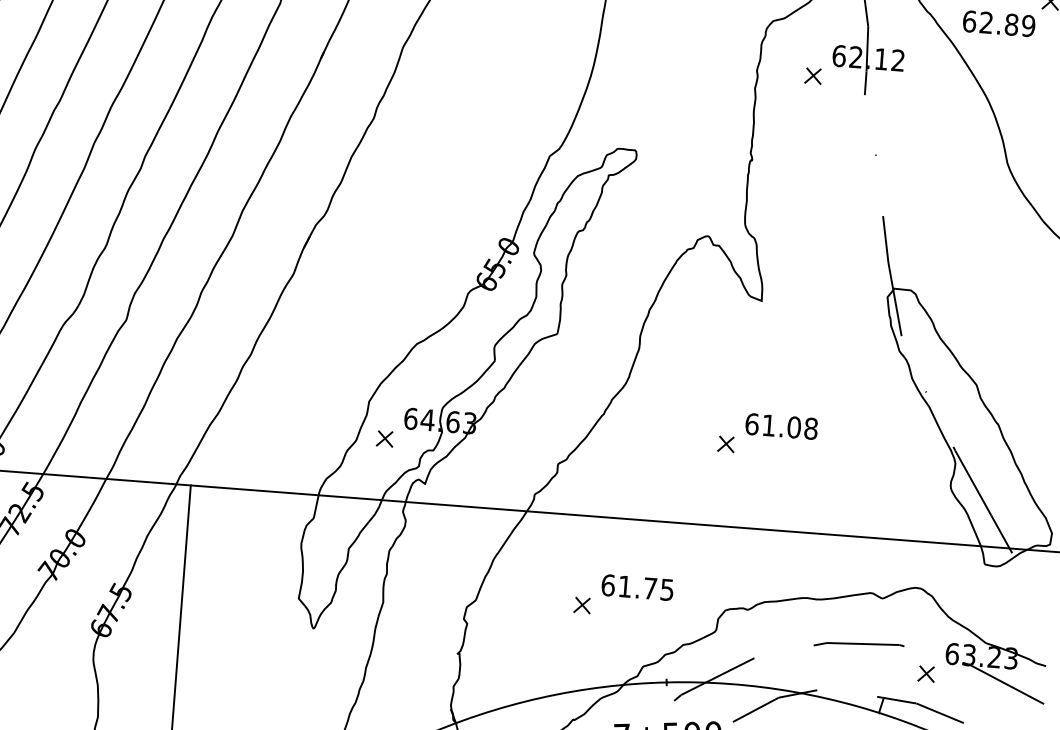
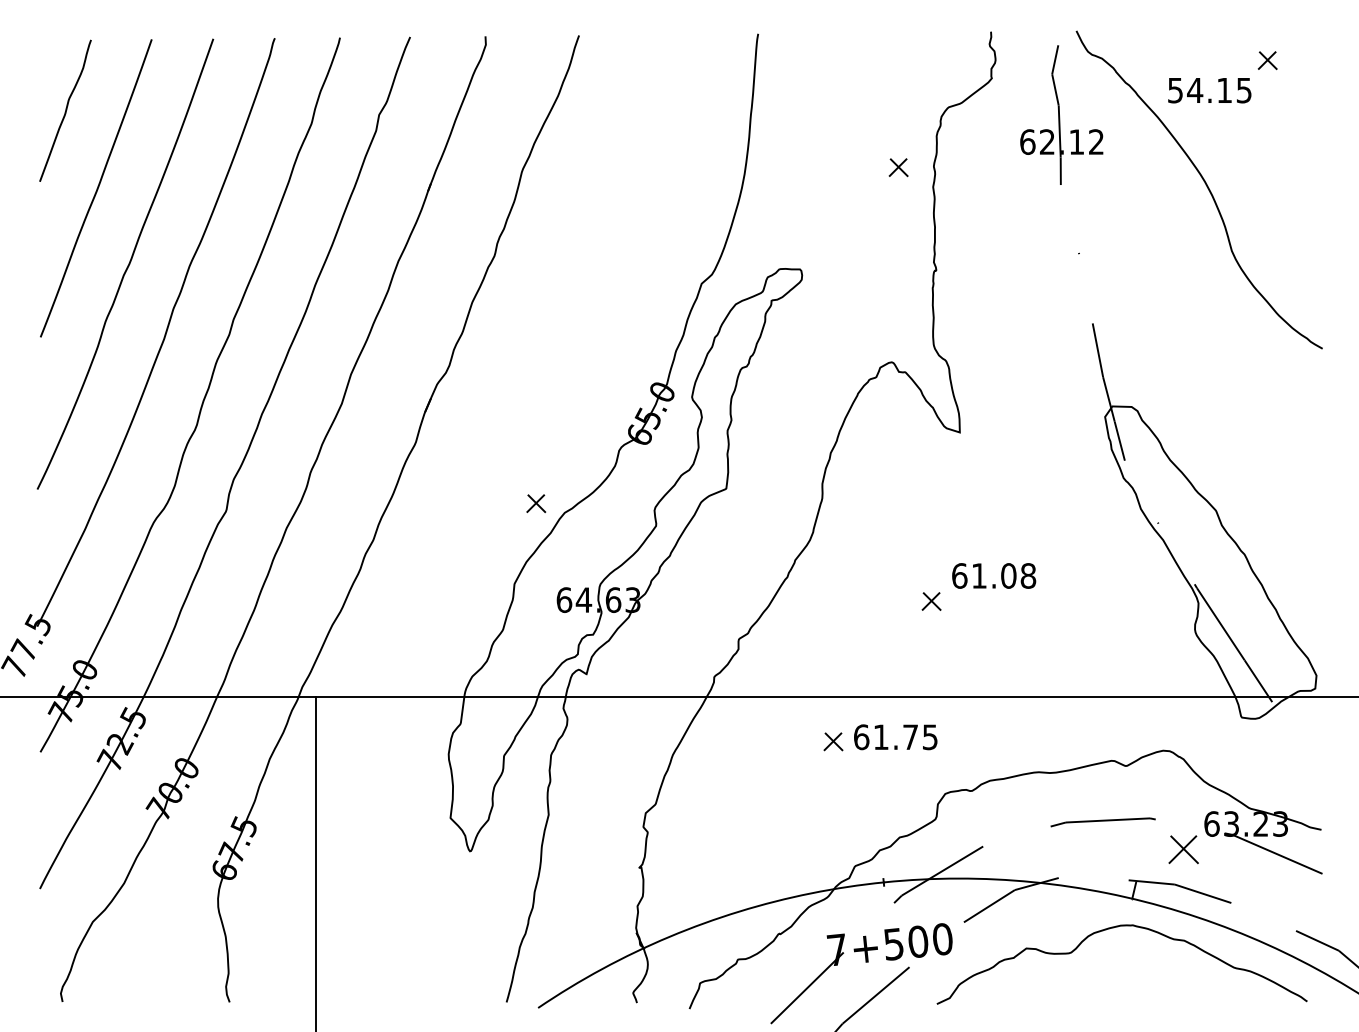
text: (998, 23) -> (1209, 90), 62.89 -> 54.15
part: (813, 76) -> (898, 167), moved
part: (385, 438) -> (536, 503), moved
text: (637, 587) -> (895, 737), moved
part: (582, 605) -> (833, 741), moved
part: (926, 673) -> (1183, 849), size x1.6

